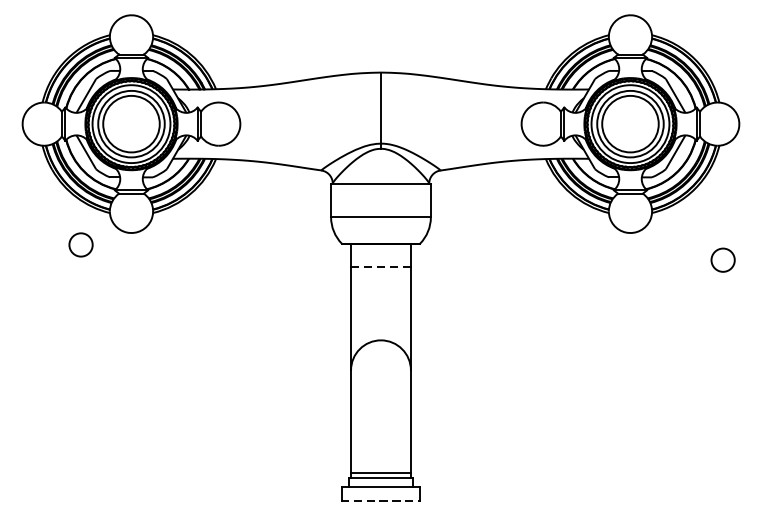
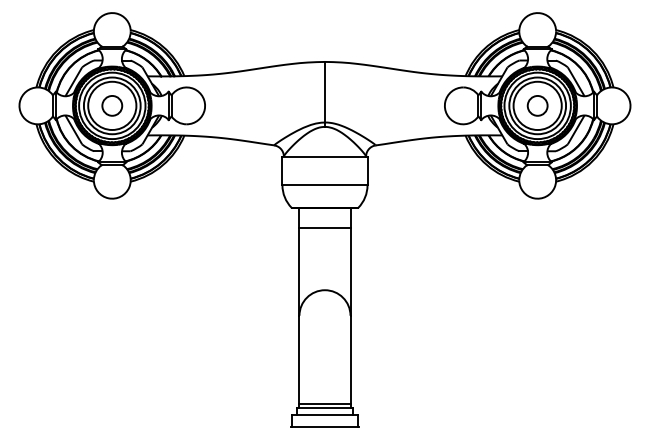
circle: (81, 244) -> (112, 105), moved
circle: (722, 259) -> (537, 105), moved
line: (380, 266) -> (324, 227), dashed -> solid
line: (381, 500) -> (325, 426), dashed -> solid

